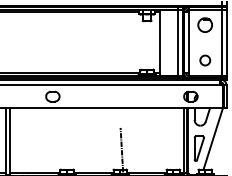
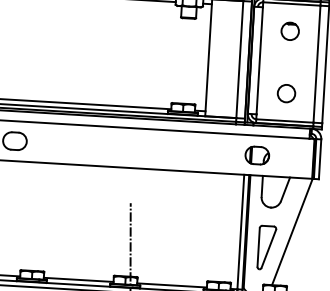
part: (205, 24) -> (290, 30), size x0.71

